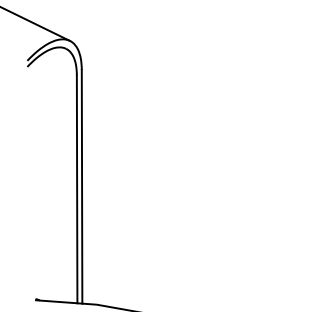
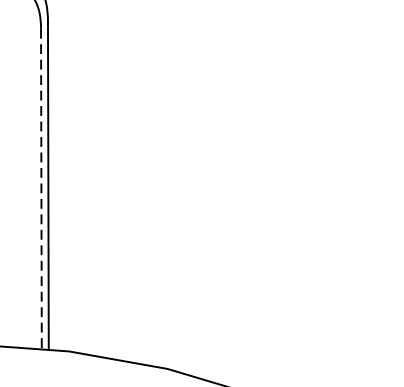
line: (77, 189) -> (41, 189), solid -> dashed

